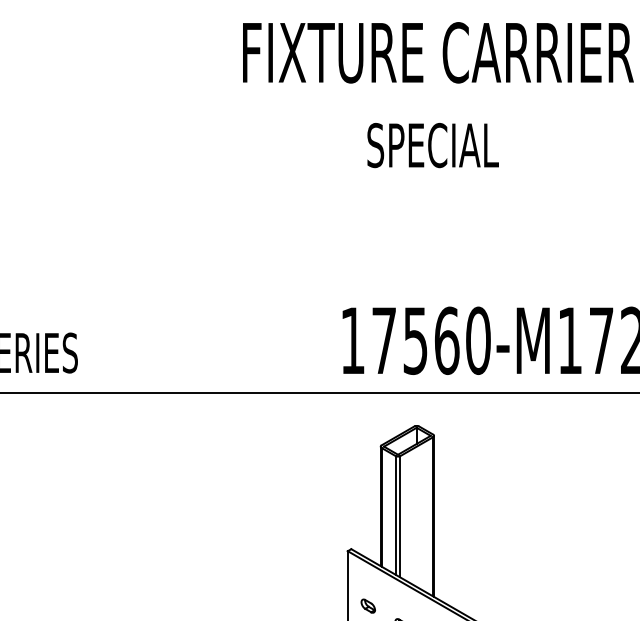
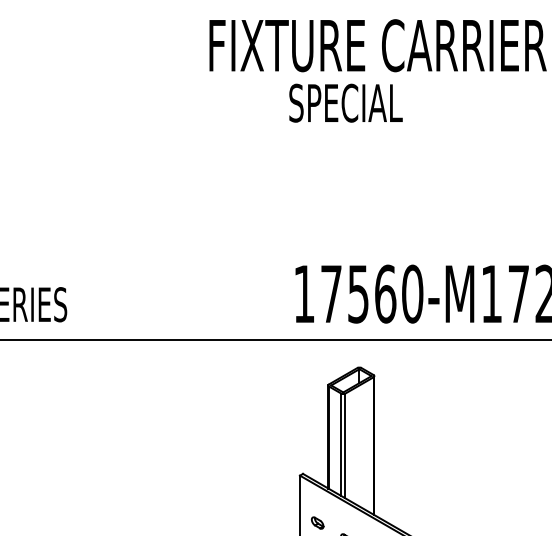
text: (432, 145) -> (345, 103), moved

